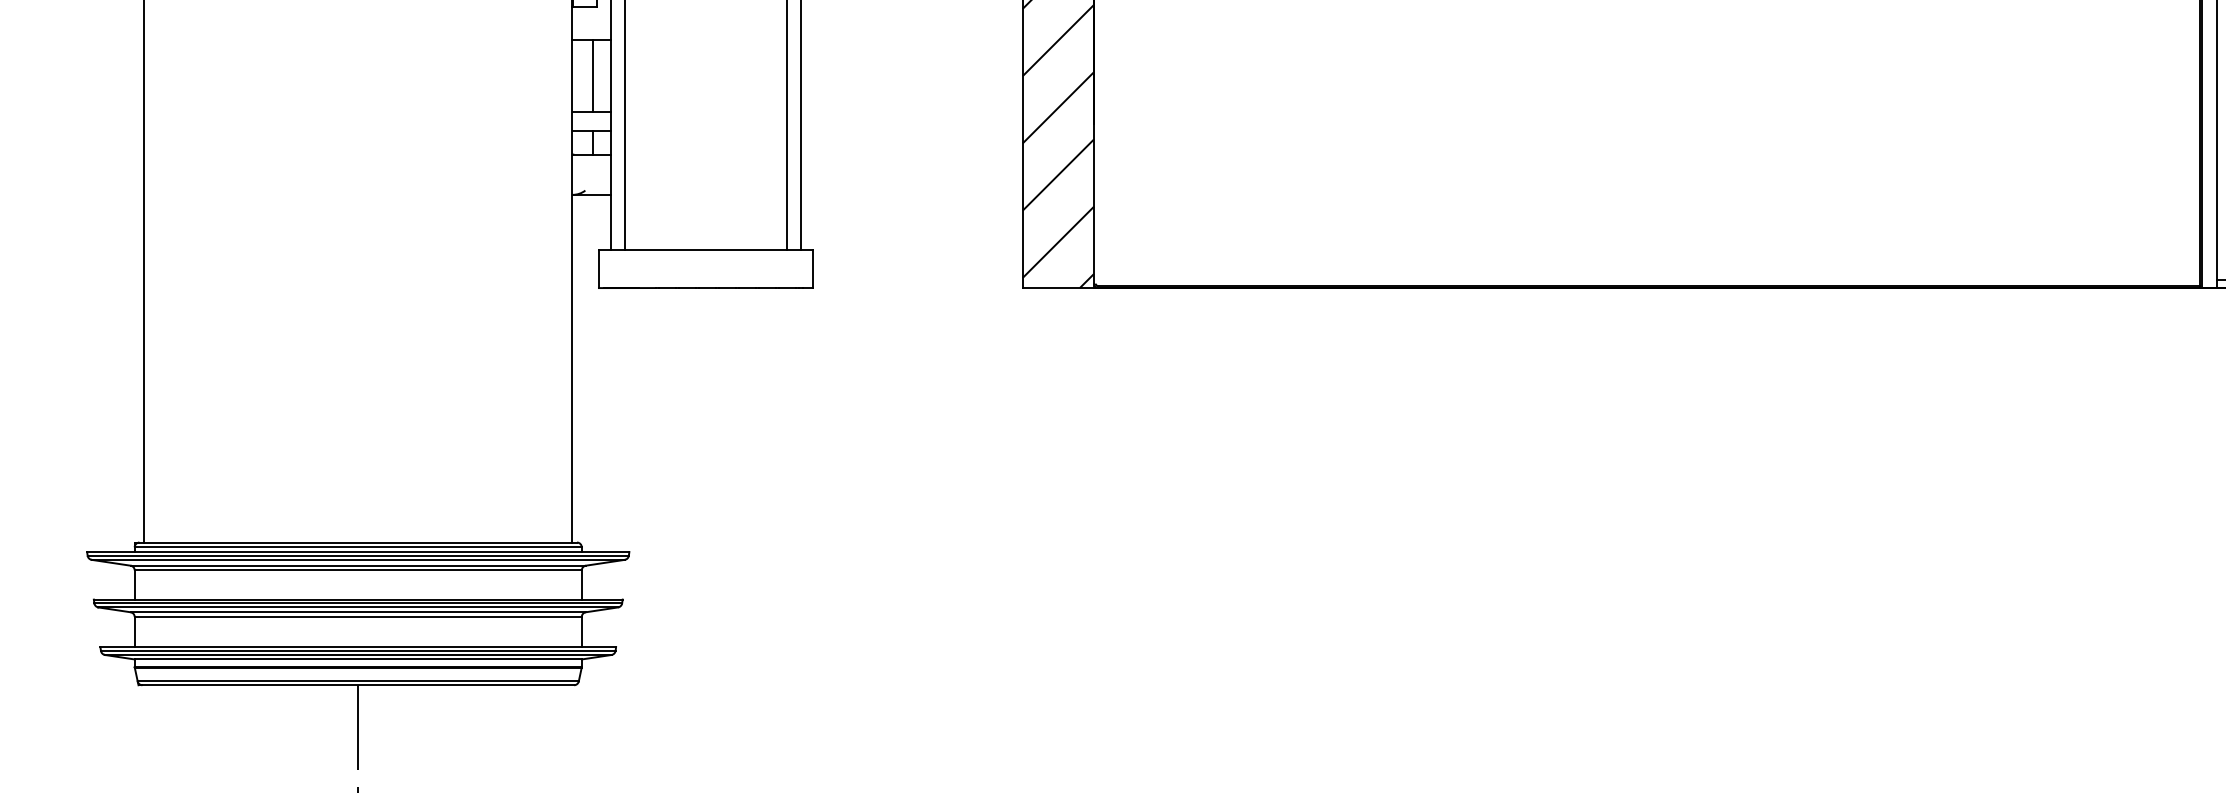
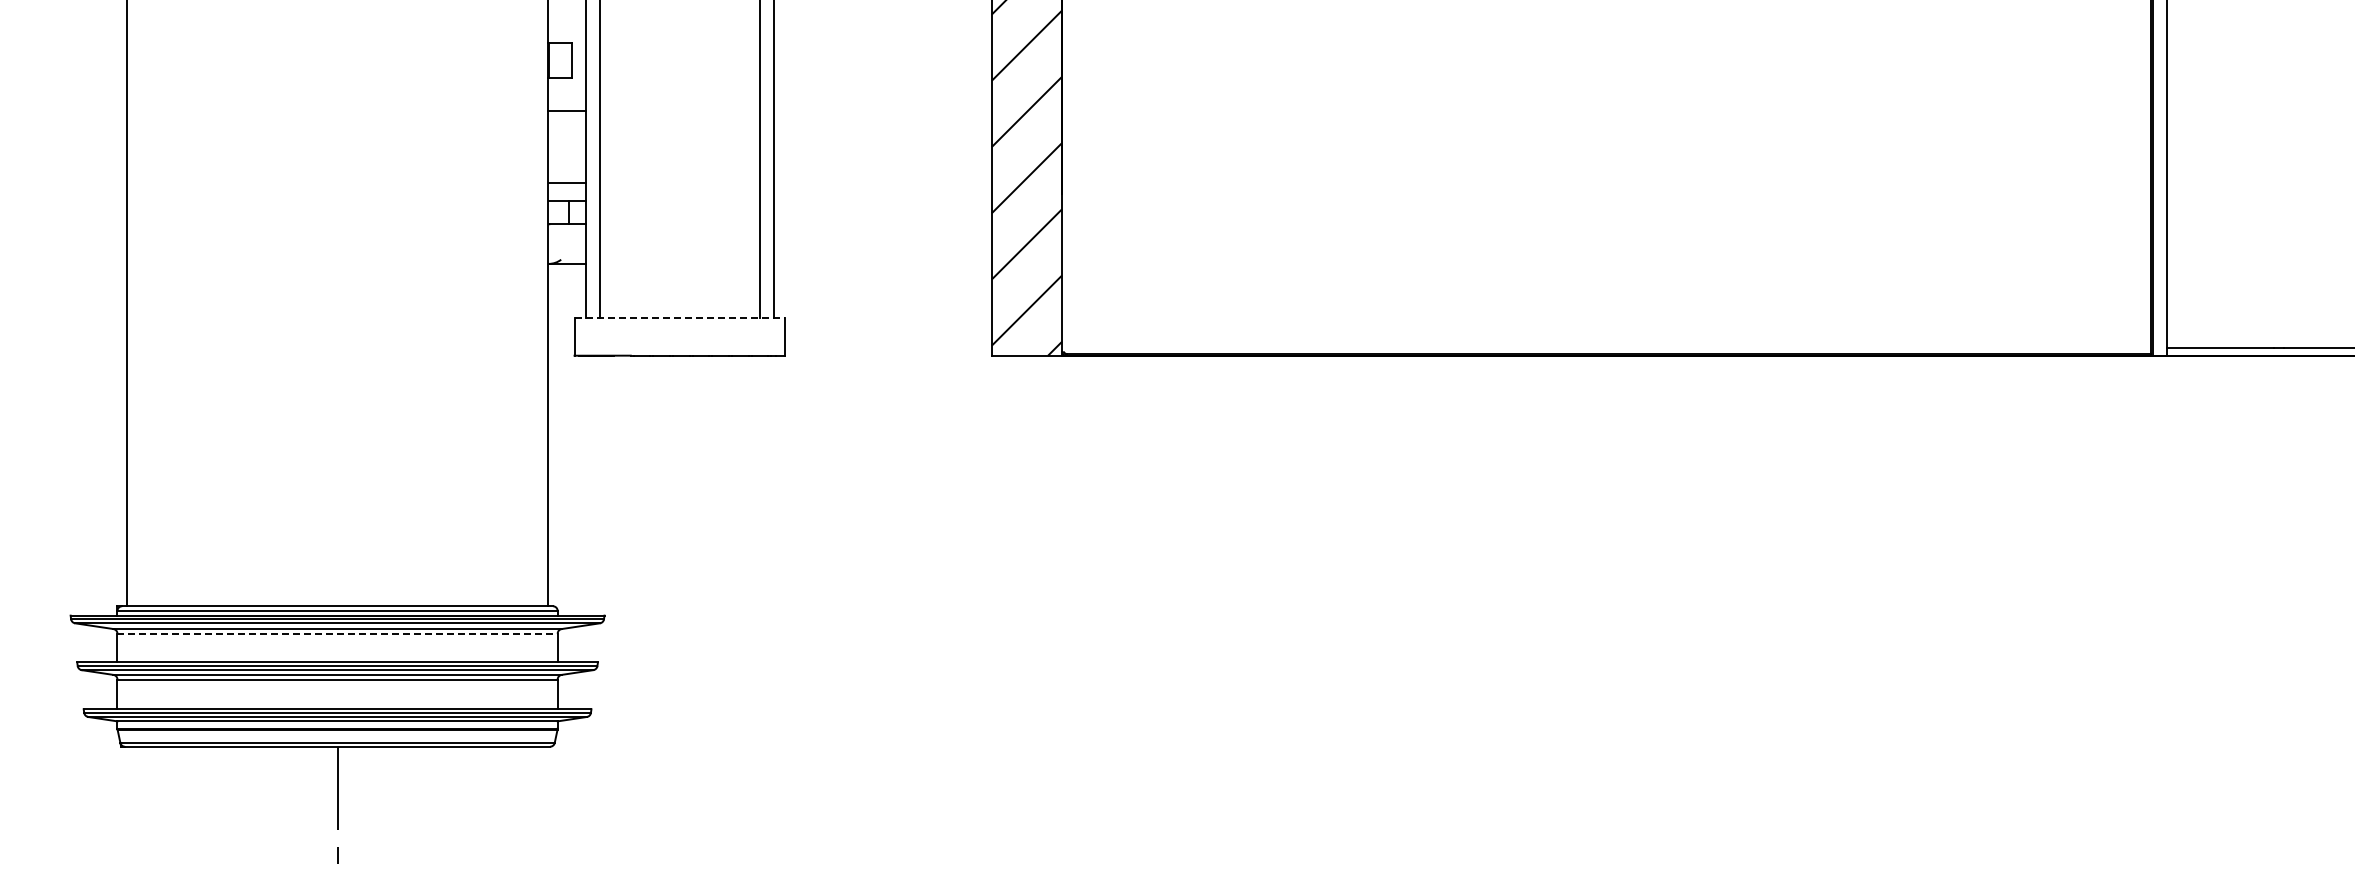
line: (592, 75) -> (568, 146), removed
line: (706, 250) -> (680, 318), solid -> dashed
line: (359, 570) -> (338, 633), solid -> dashed

